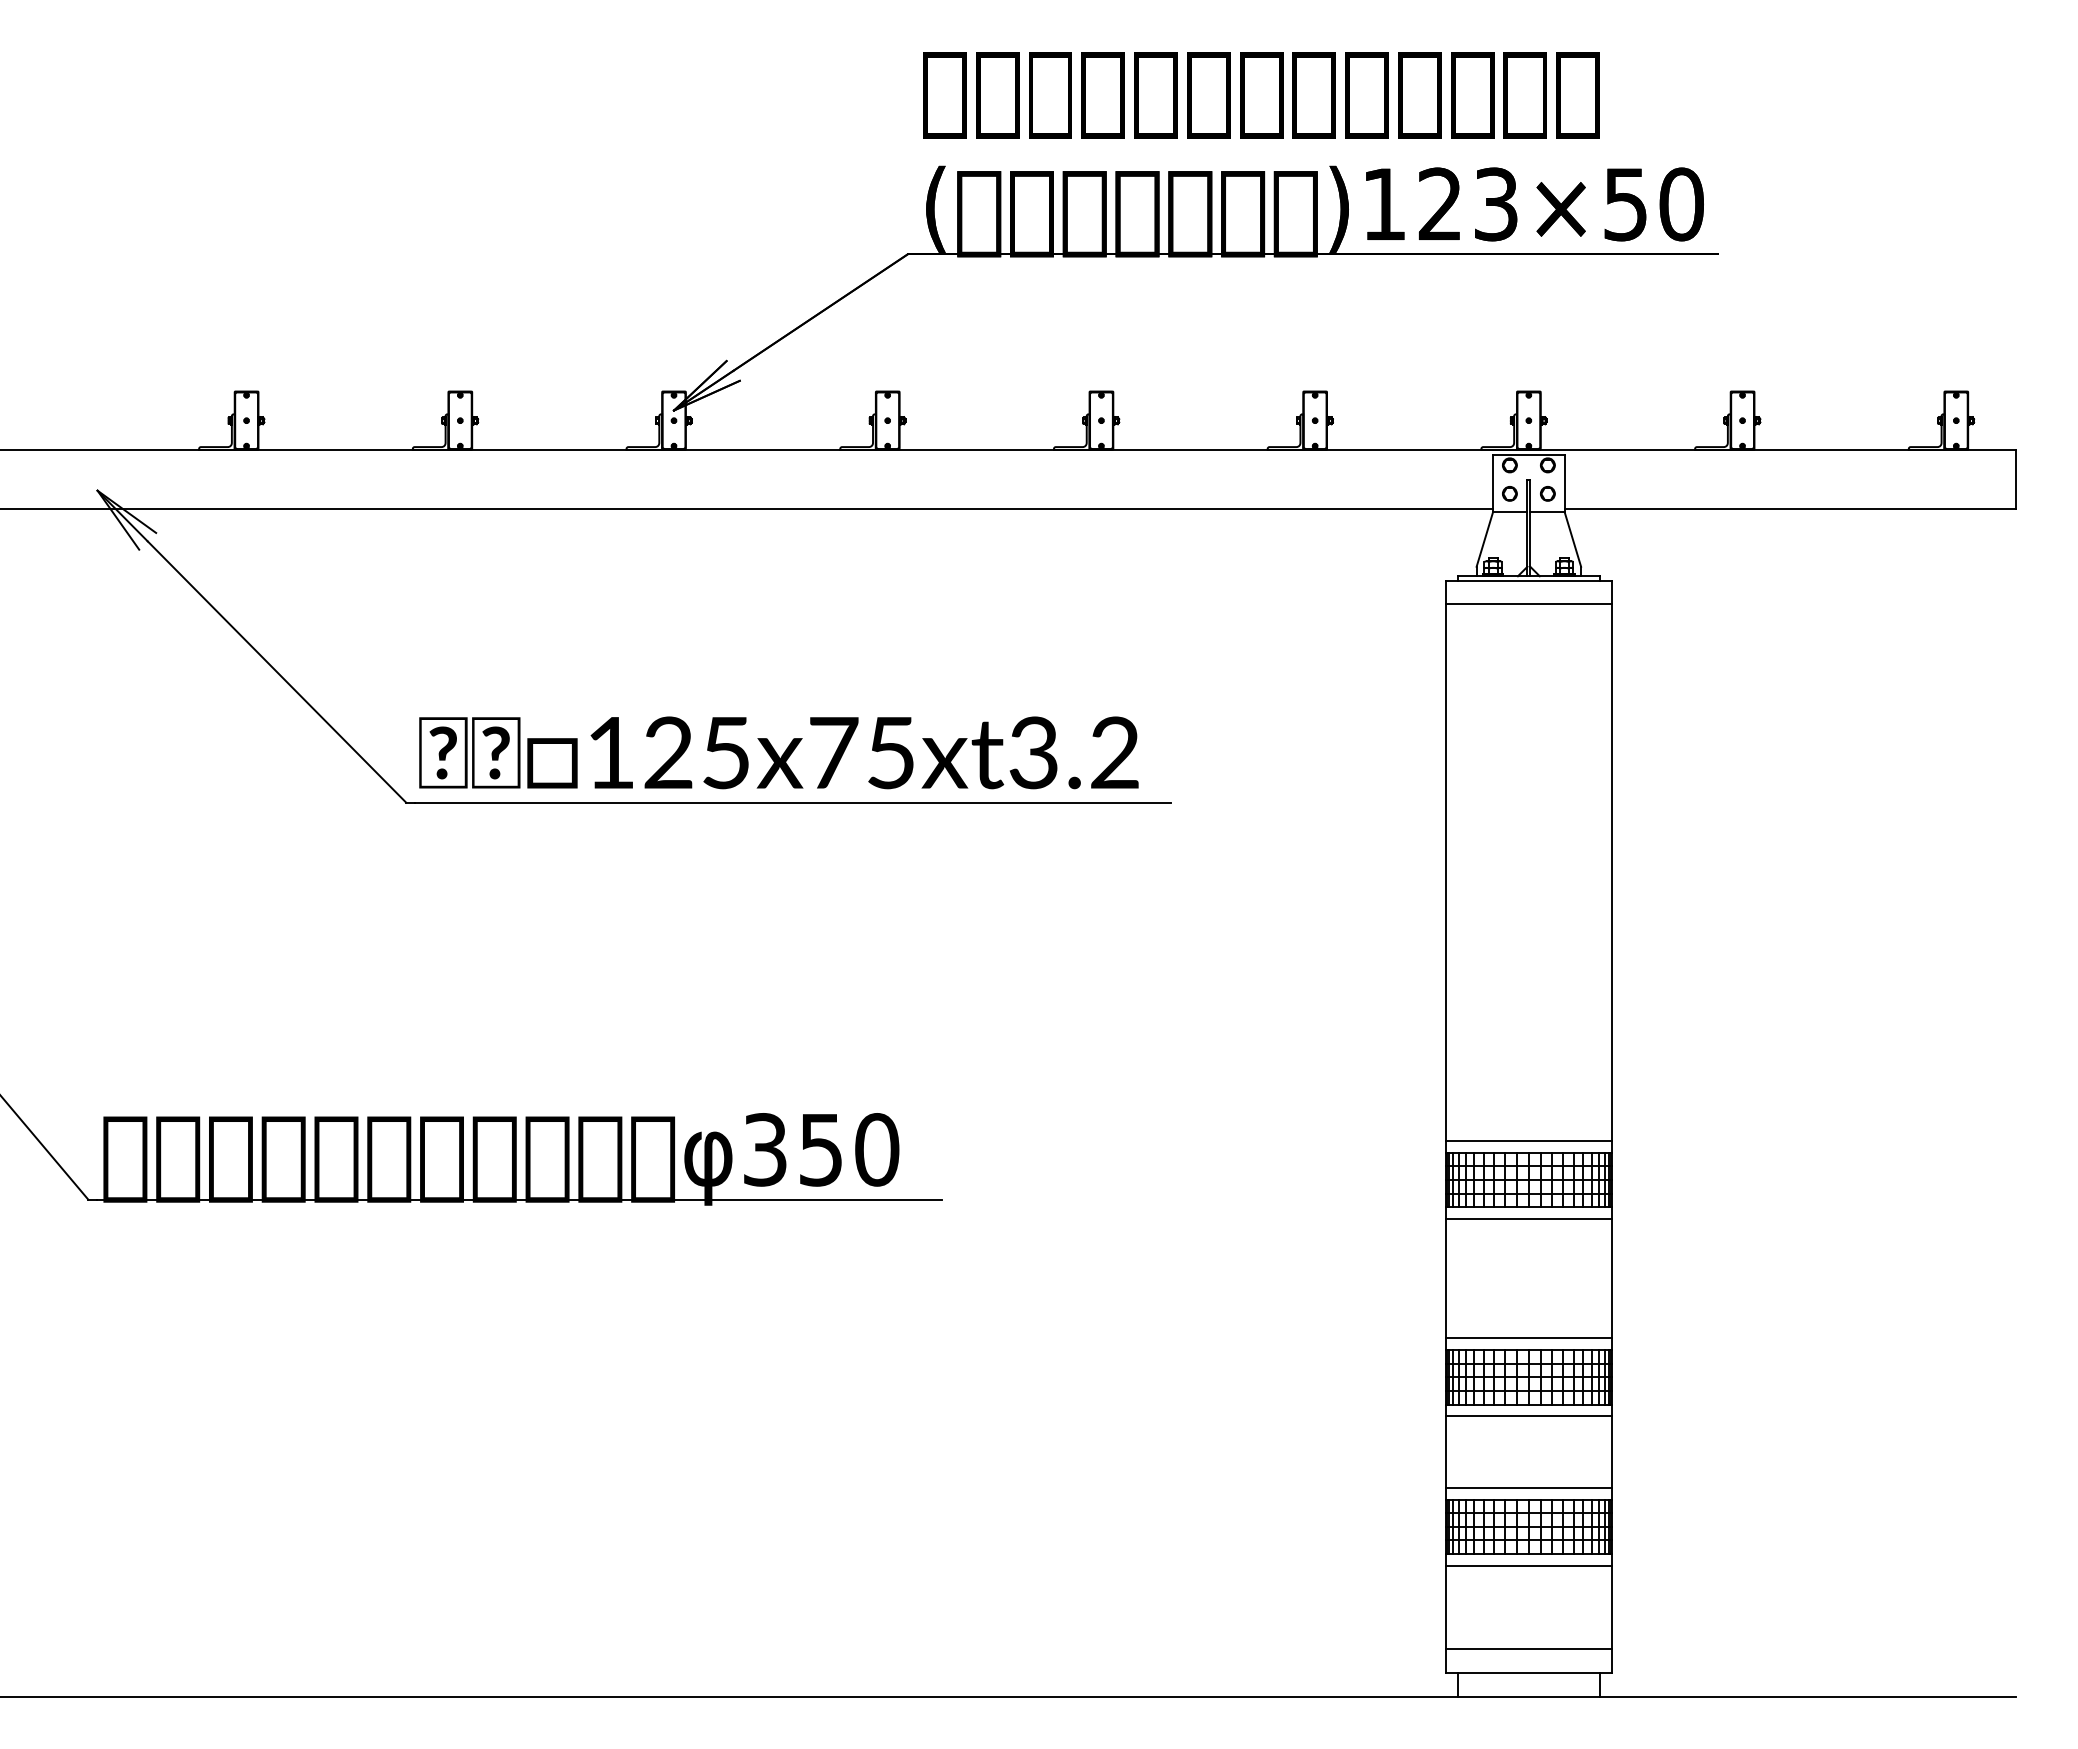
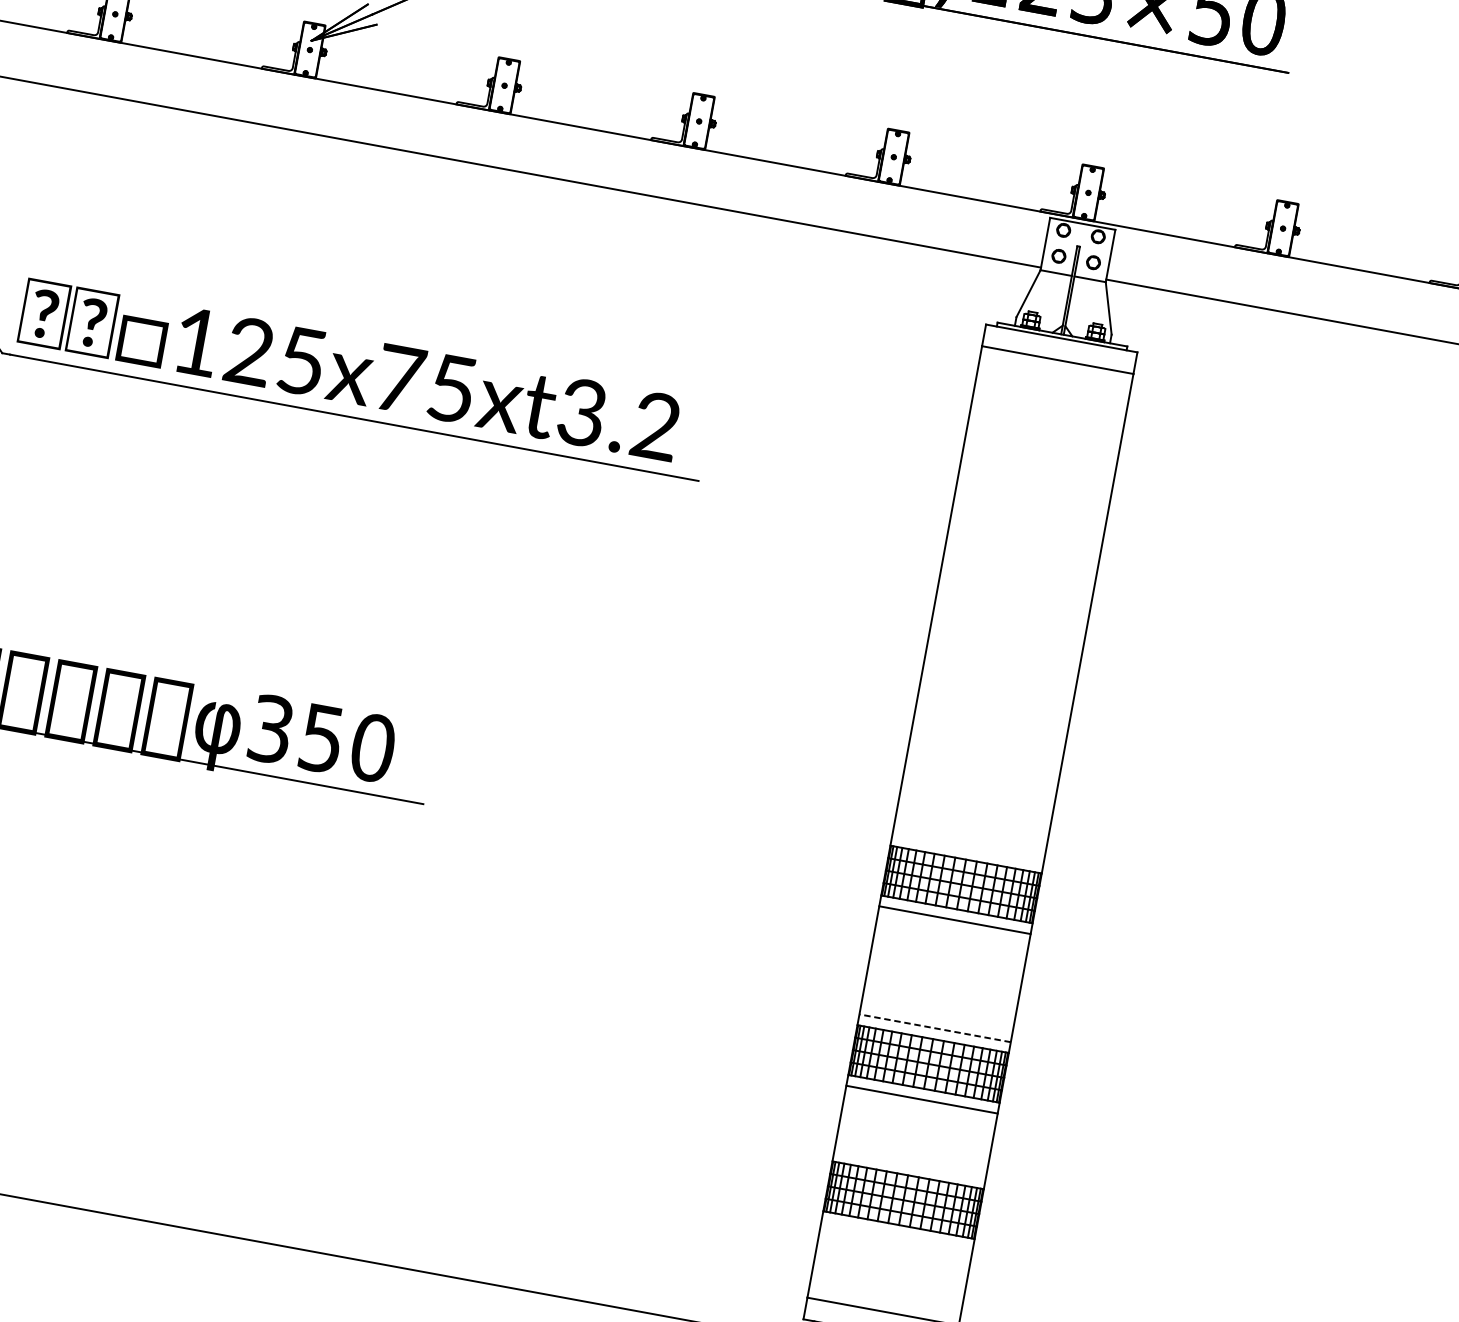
line: (1528, 1140) -> (967, 848), removed
line: (1528, 1338) -> (934, 1028), solid -> dashed
line: (1528, 1487) -> (909, 1164), removed
line: (1528, 1565) -> (896, 1235), removed

